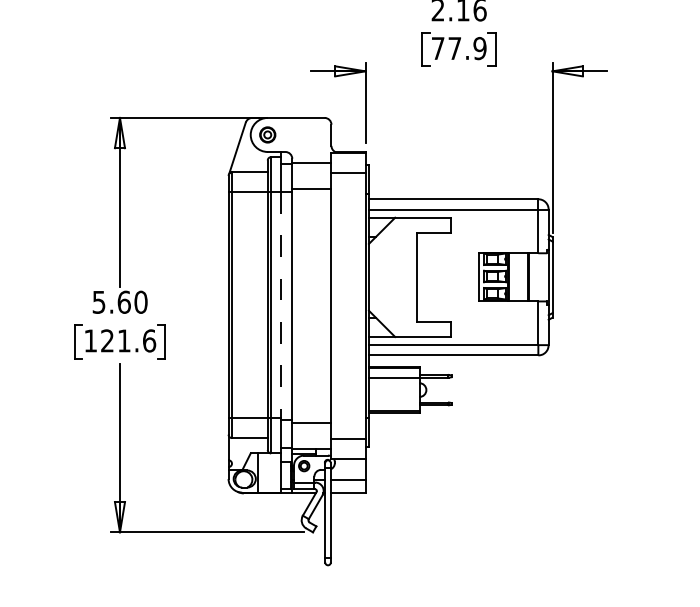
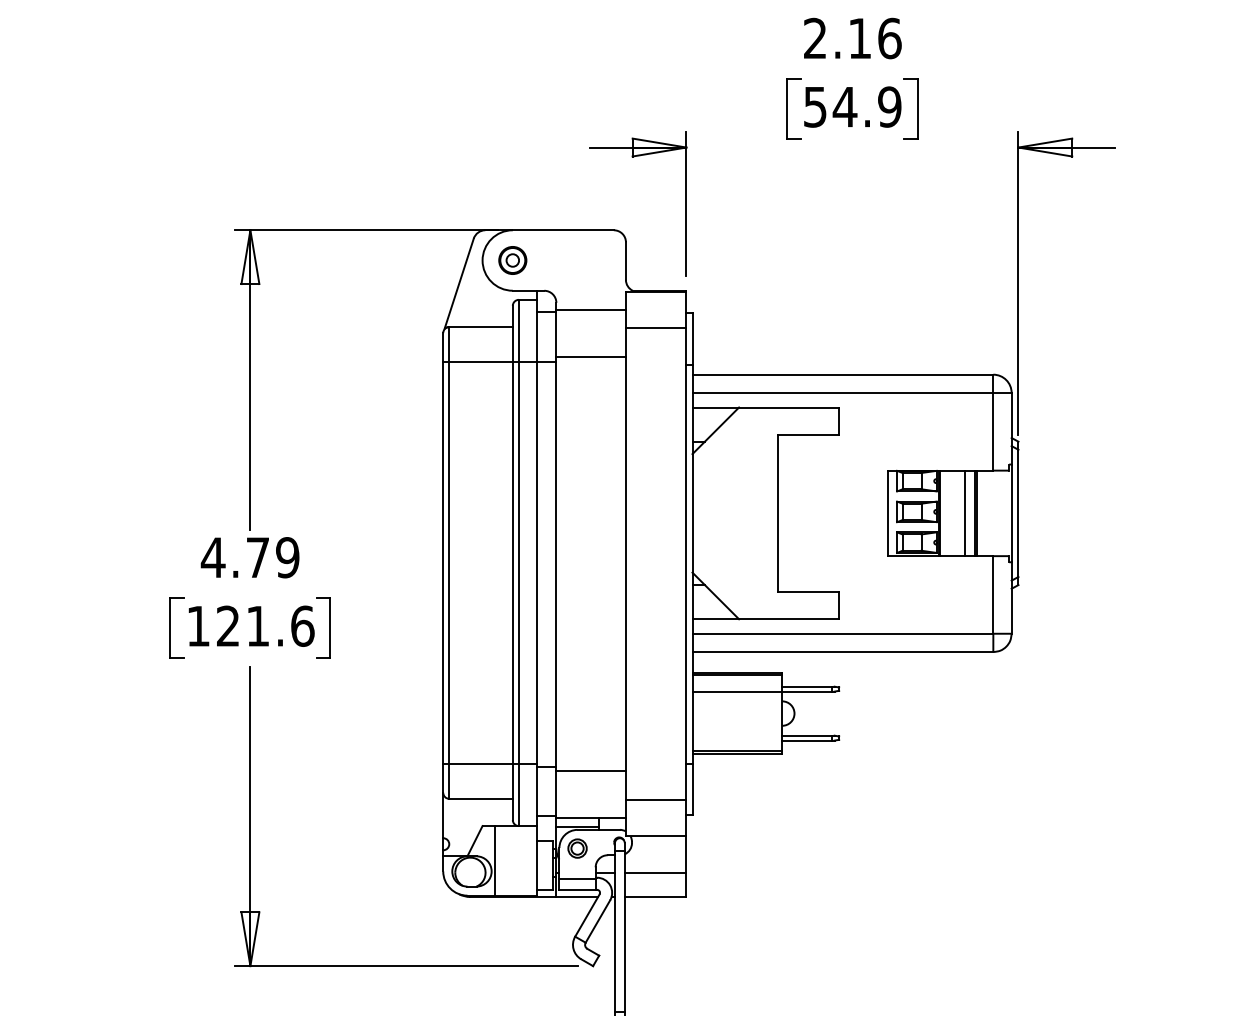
text: (446, 48) -> (830, 106), 77.9 -> 54.9
line: (522, 277) -> (965, 513), added
text: (119, 301) -> (249, 556), 5.60 -> 4.79
line: (281, 305) -> (537, 563), dashed -> solid

